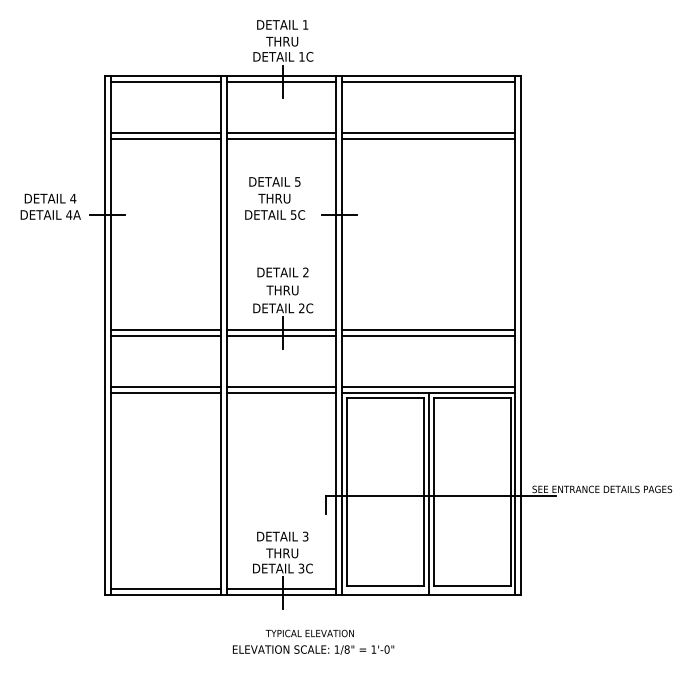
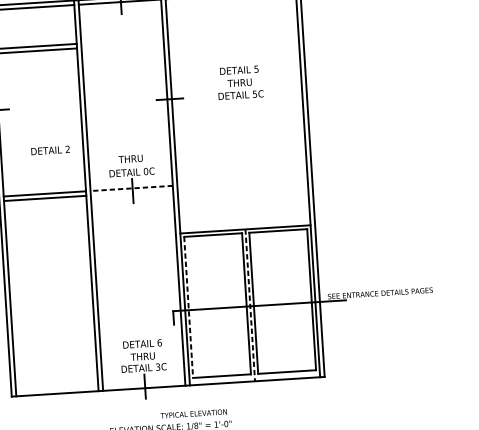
line: (281, 133) -> (122, 41), removed
line: (428, 133) -> (232, 34), removed
line: (281, 139) -> (122, 45), removed
line: (428, 139) -> (233, 38), removed
text: (275, 198) -> (240, 82), moved
text: (282, 272) -> (50, 150), moved
text: (301, 308) -> (145, 171), 2C -> 0C
line: (281, 329) -> (131, 188), solid -> dashed
line: (428, 329) -> (242, 181), removed
line: (281, 335) -> (132, 192), removed
line: (428, 335) -> (242, 185), removed
line: (165, 387) -> (47, 237), removed
line: (281, 387) -> (134, 231), removed
line: (428, 387) -> (244, 225), removed
line: (165, 393) -> (47, 241), removed
line: (281, 393) -> (134, 236), removed
line: (346, 491) -> (188, 307), solid -> dashed
line: (428, 494) -> (250, 305), solid -> dashed
text: (305, 536) -> (159, 342), 3 -> 6
line: (165, 589) -> (56, 389), removed
line: (281, 589) -> (144, 383), removed
text: (309, 633) -> (193, 413), moved

